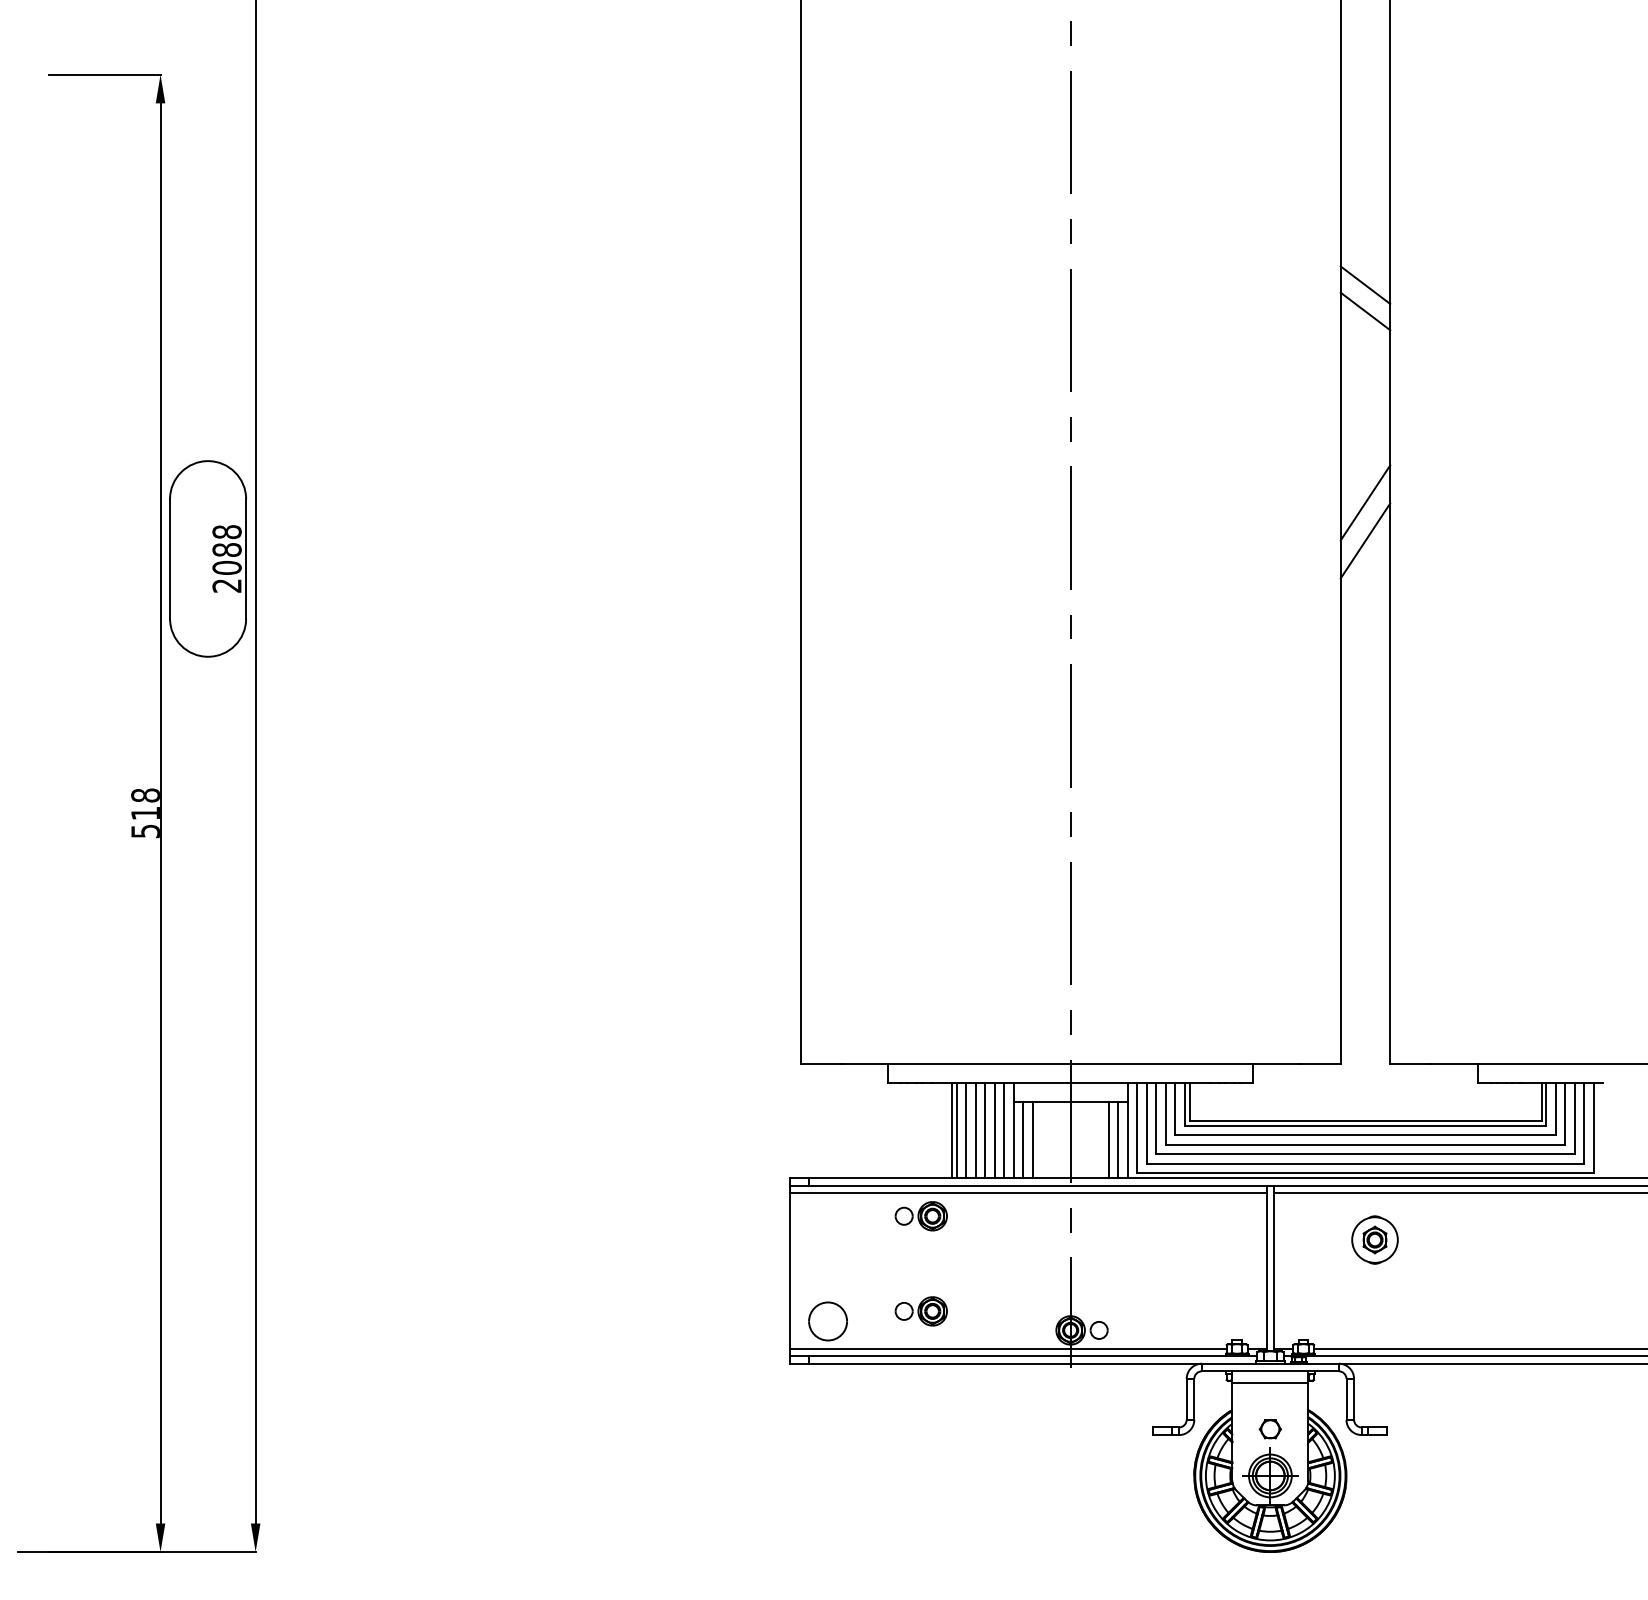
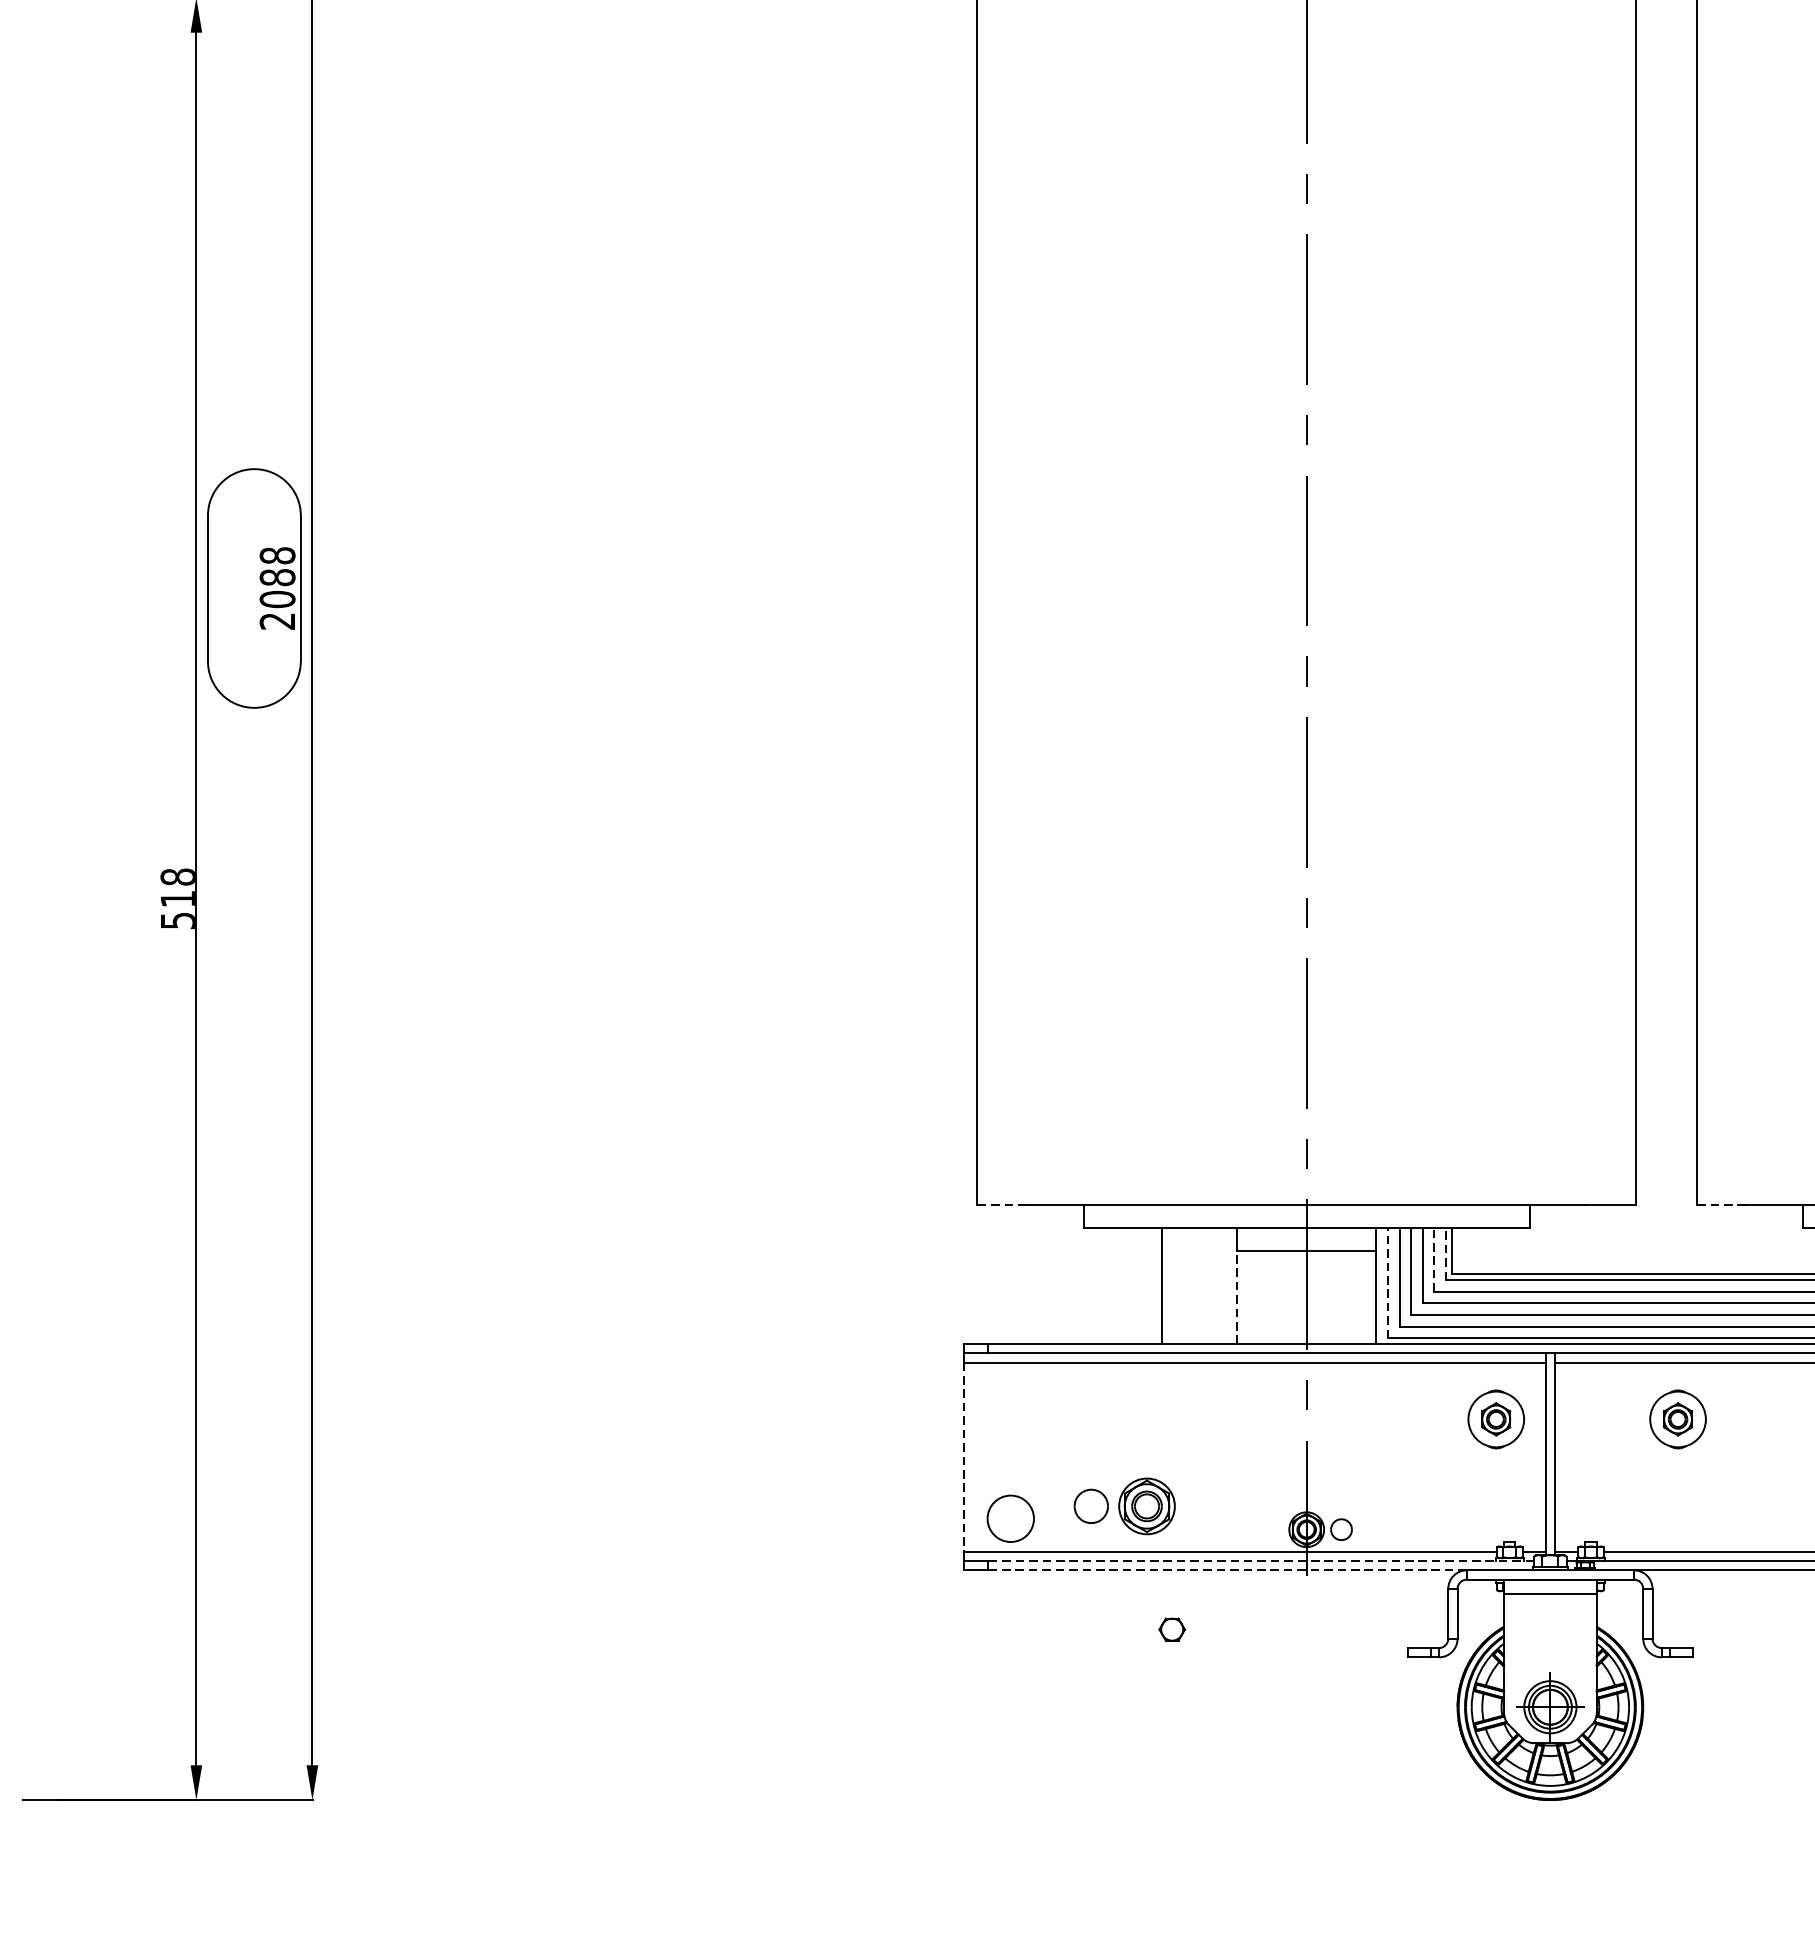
line: (1365, 284) -> (1666, 253), removed
line: (1365, 311) -> (1666, 286), removed
line: (1365, 502) -> (1666, 519), removed
line: (1365, 540) -> (1666, 565), removed
line: (820, 1064) -> (1001, 1205), solid -> dashed
line: (1409, 1064) -> (1720, 1205), solid -> dashed
line: (1184, 1104) -> (1445, 1254), solid -> dashed
line: (1175, 1108) -> (1434, 1258), solid -> dashed
line: (1137, 1127) -> (1388, 1282), solid -> dashed
line: (956, 1130) -> (1167, 1285), removed
line: (966, 1130) -> (1179, 1285), removed
line: (975, 1130) -> (1190, 1285), removed
line: (985, 1130) -> (1202, 1285), removed
line: (994, 1130) -> (1213, 1285), removed
line: (1004, 1130) -> (1226, 1285), removed
line: (1013, 1139) -> (1236, 1296), solid -> dashed
line: (1023, 1140) -> (1249, 1297), removed
line: (1032, 1140) -> (1260, 1297), removed
line: (1108, 1140) -> (1352, 1297), removed
line: (1118, 1140) -> (1365, 1297), removed
part: (920, 1216) -> (1123, 1390), removed
part: (1225, 1239) -> (1495, 1418), added
line: (790, 1270) -> (964, 1456), solid -> dashed
part: (920, 1311) -> (1123, 1506), size x1.6
line: (1032, 1356) -> (1260, 1561), solid -> dashed
line: (1004, 1363) -> (1226, 1570), solid -> dashed
part: (1269, 1429) -> (1171, 1629), moved

